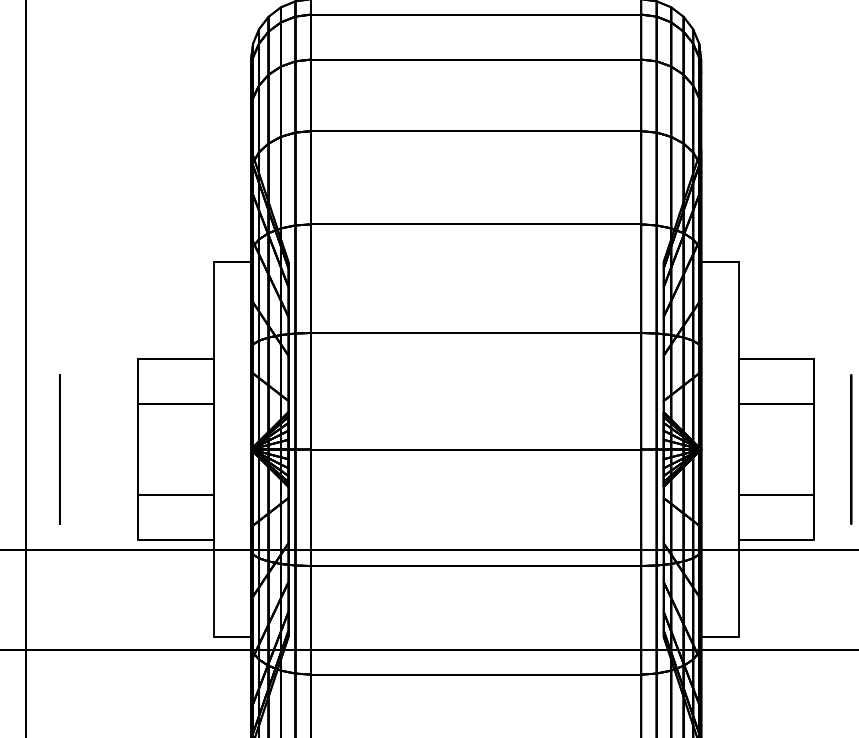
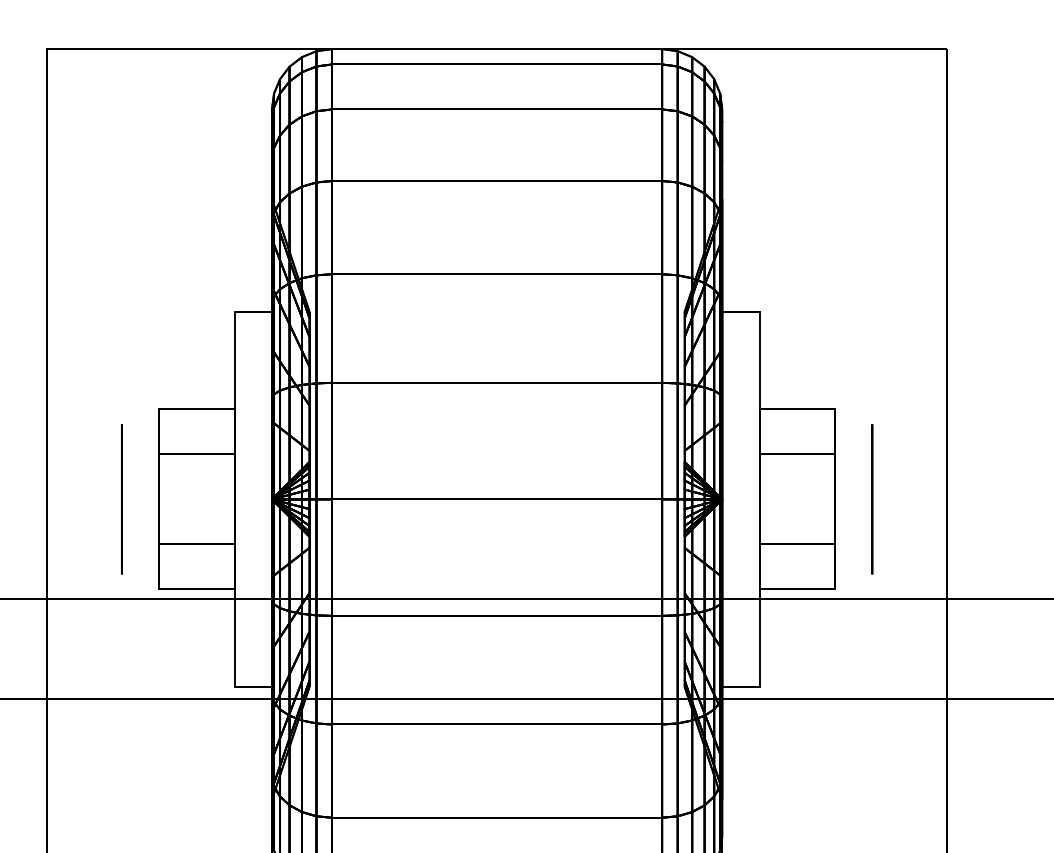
circle: (59, 449) -> (121, 499), moved

